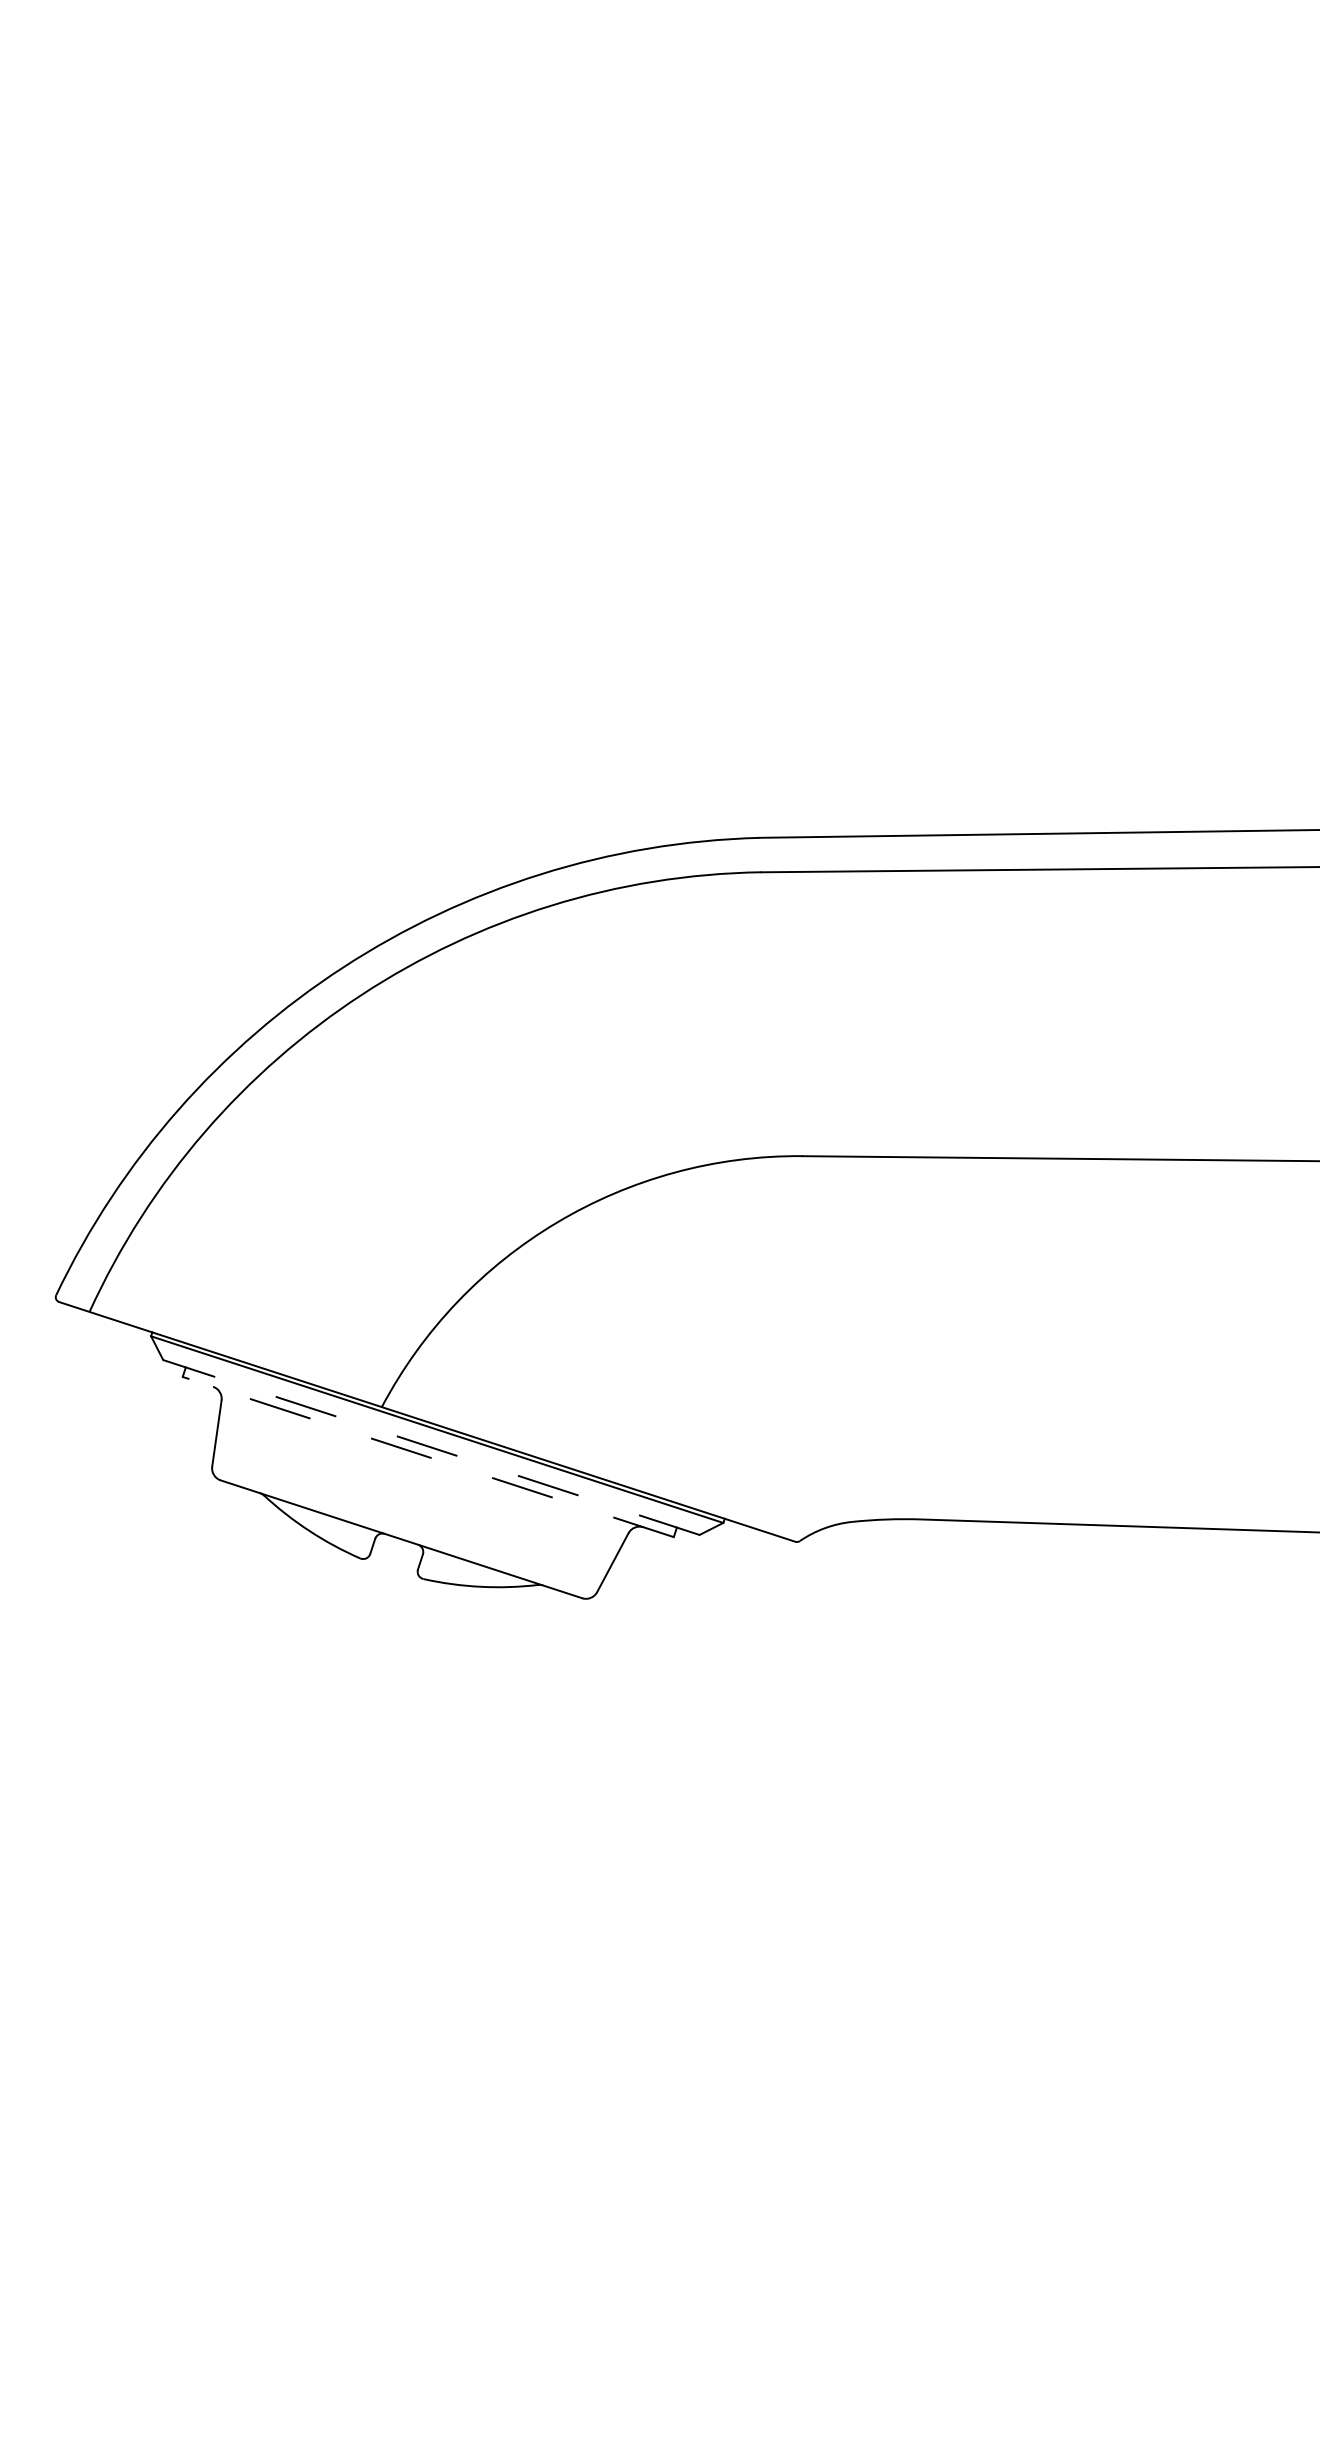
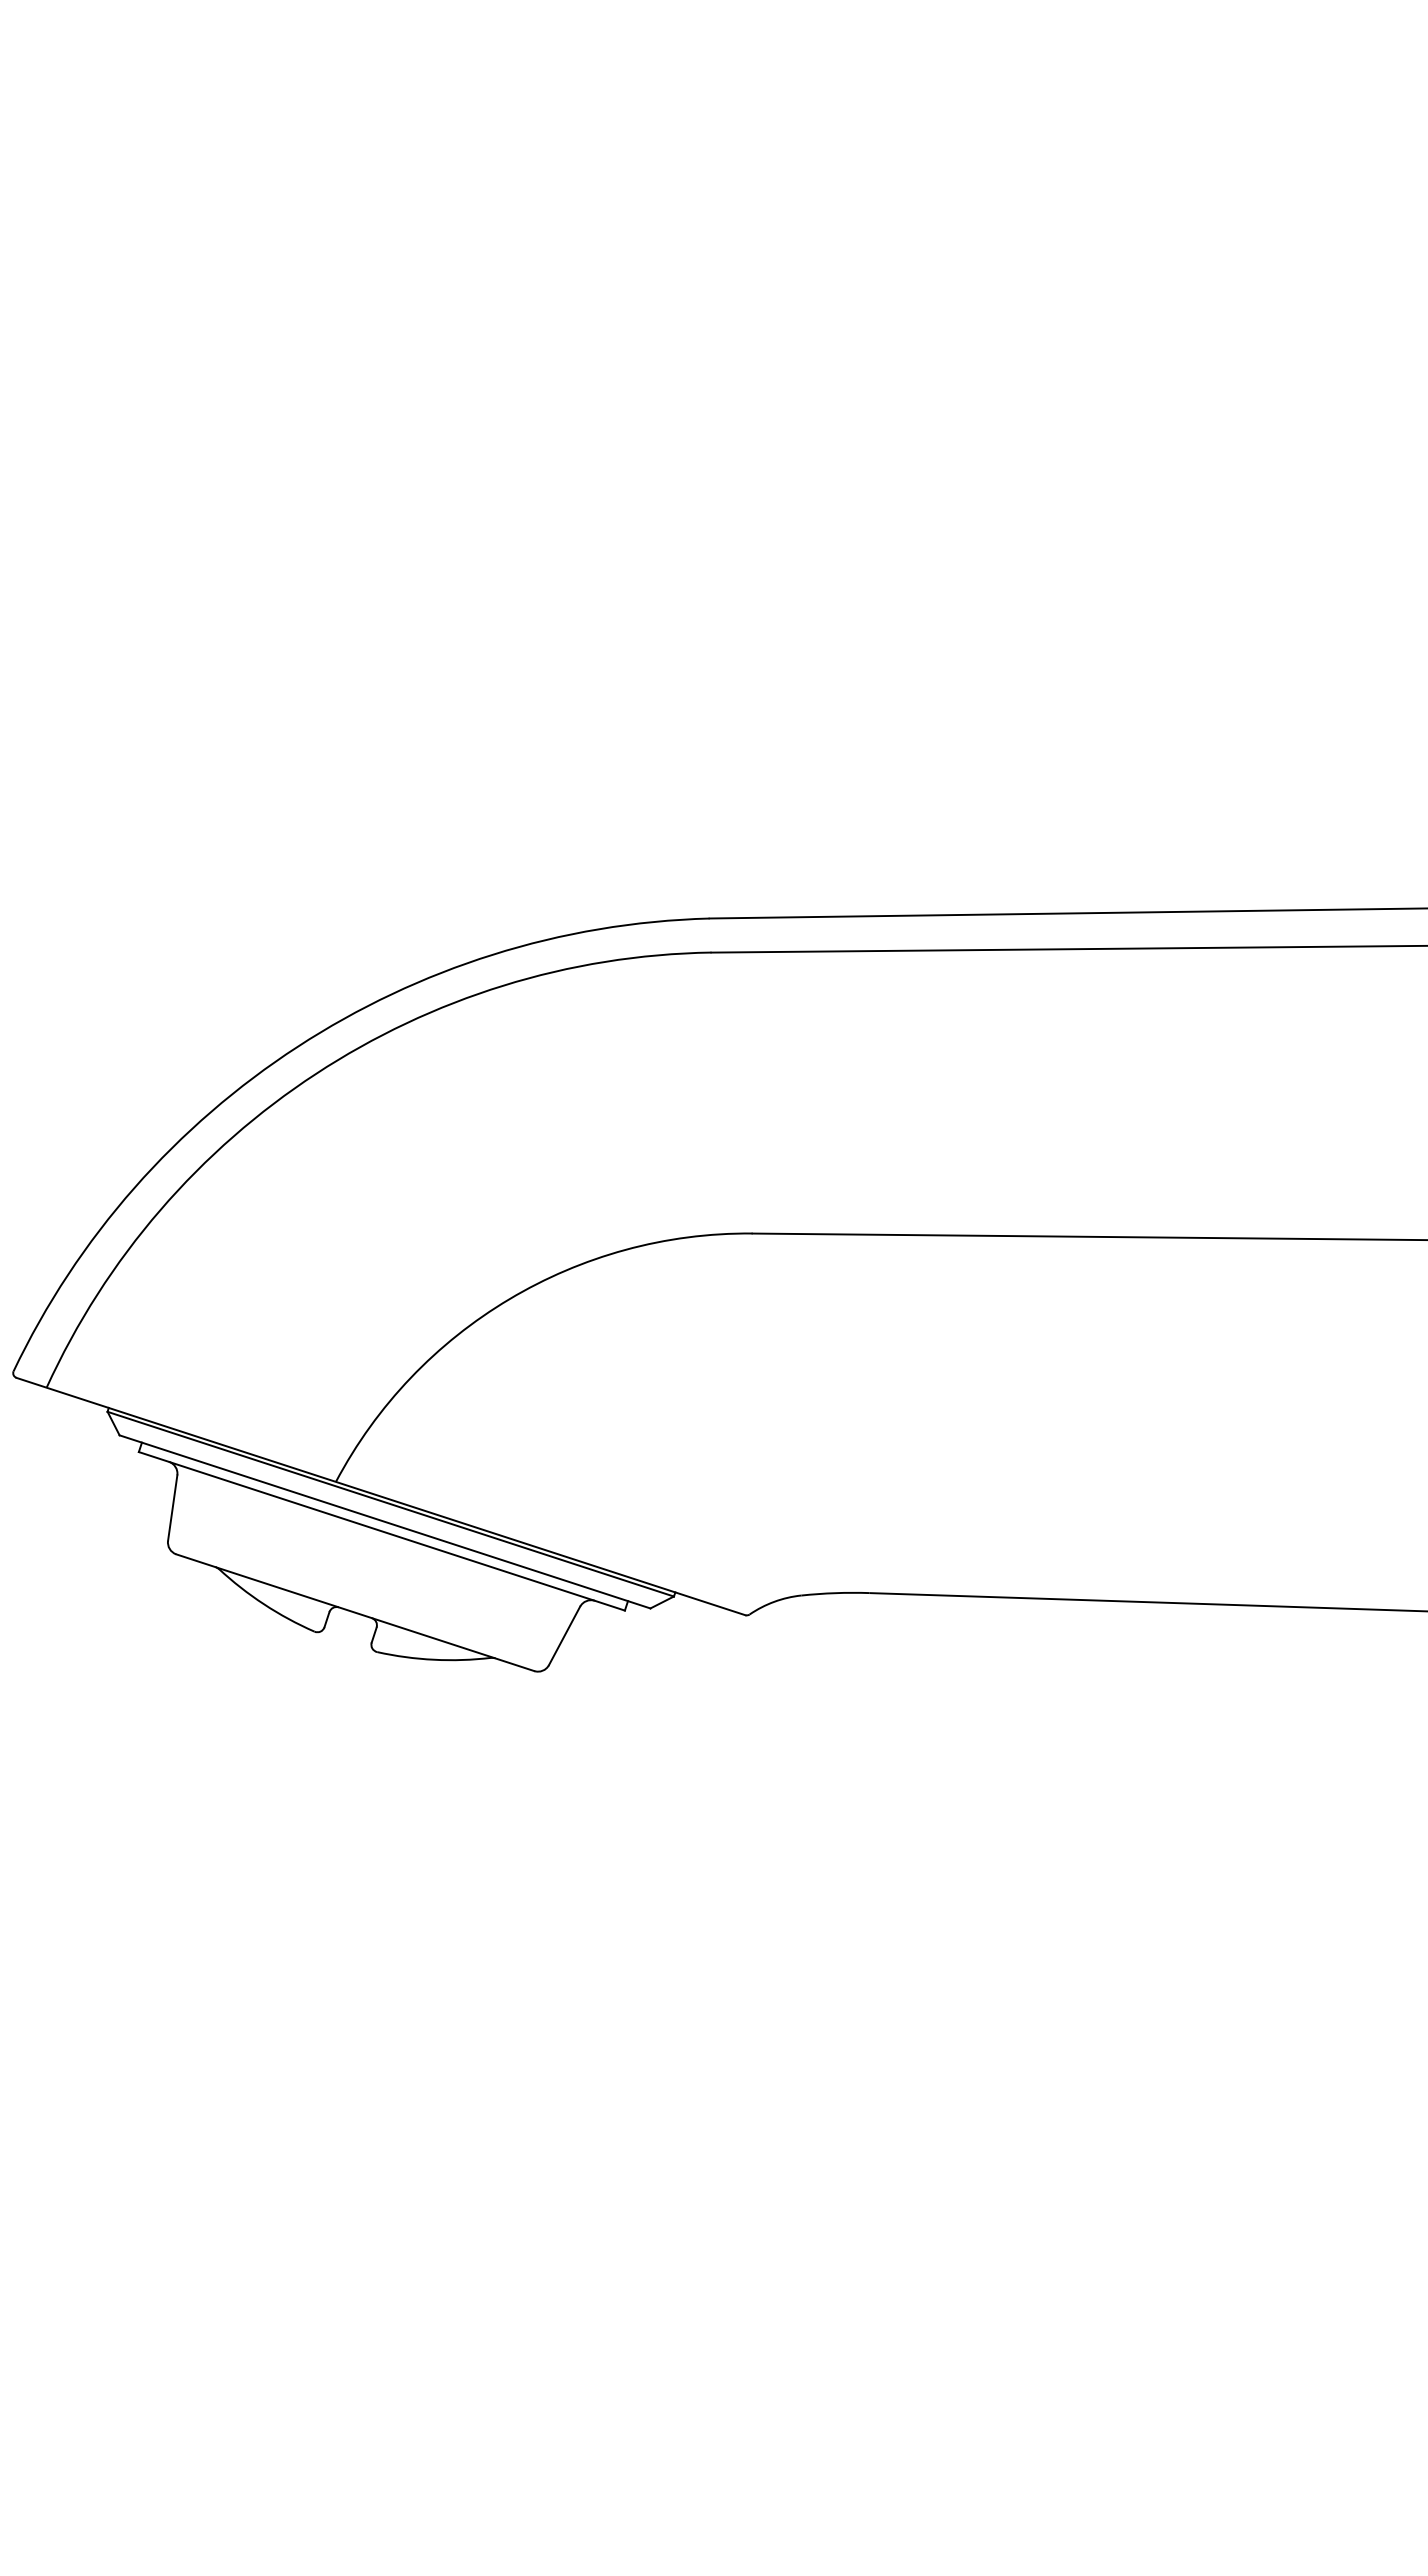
line: (430, 1447) -> (384, 1521), dashed -> solid
line: (427, 1457) -> (381, 1531), dashed -> solid

